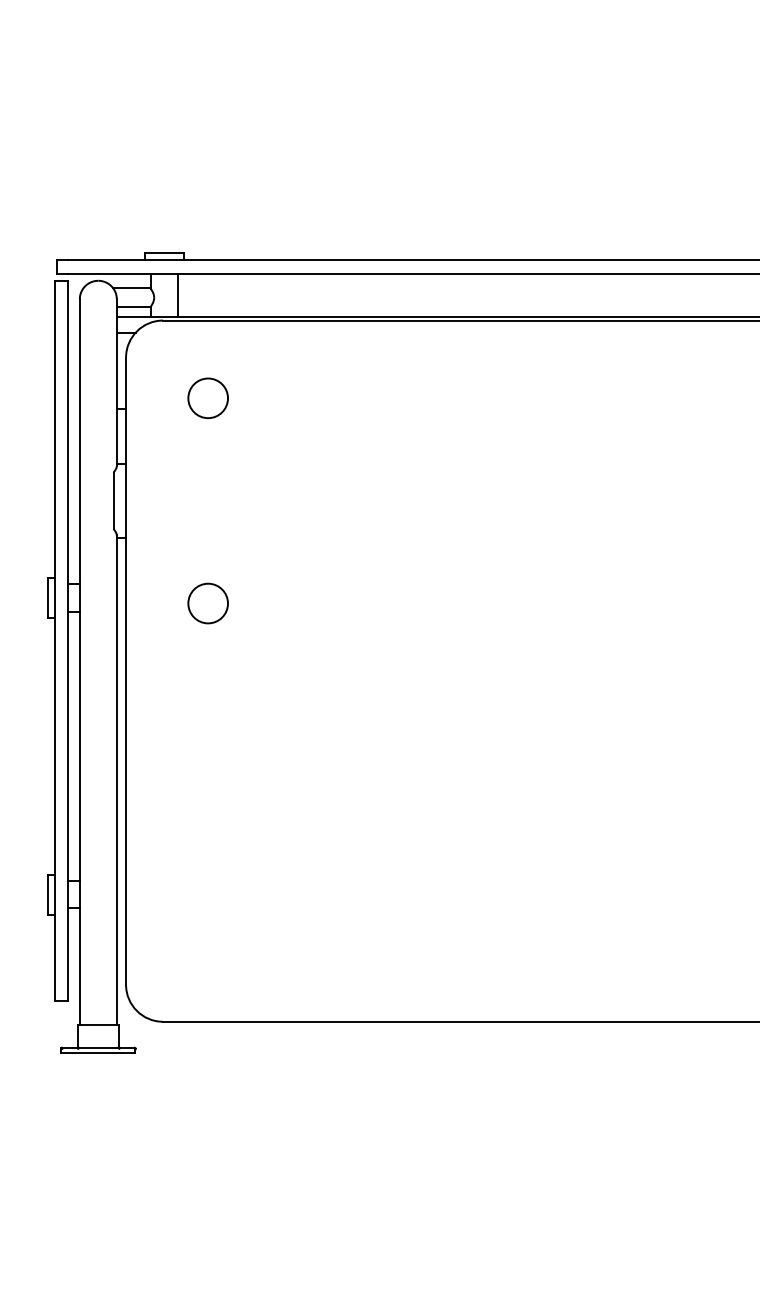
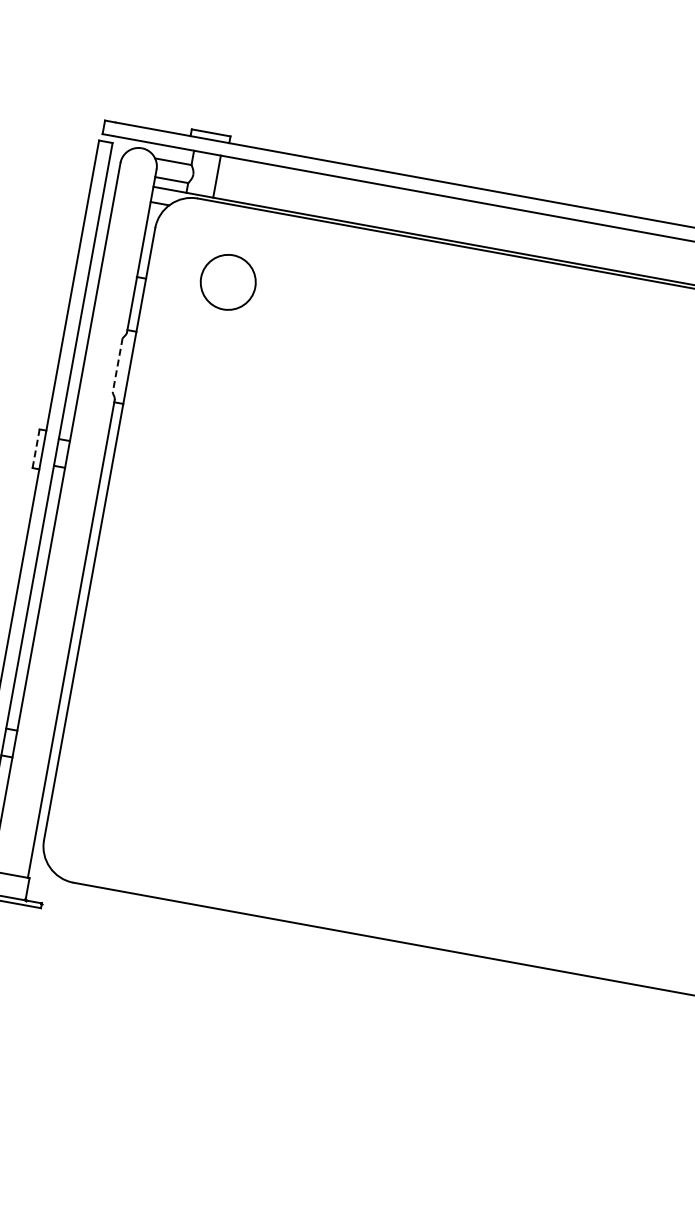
circle: (207, 398) -> (227, 282), size x1.4
line: (113, 501) -> (117, 366), solid -> dashed
line: (47, 597) -> (36, 448), solid -> dashed
circle: (207, 603) -> (191, 482), removed

